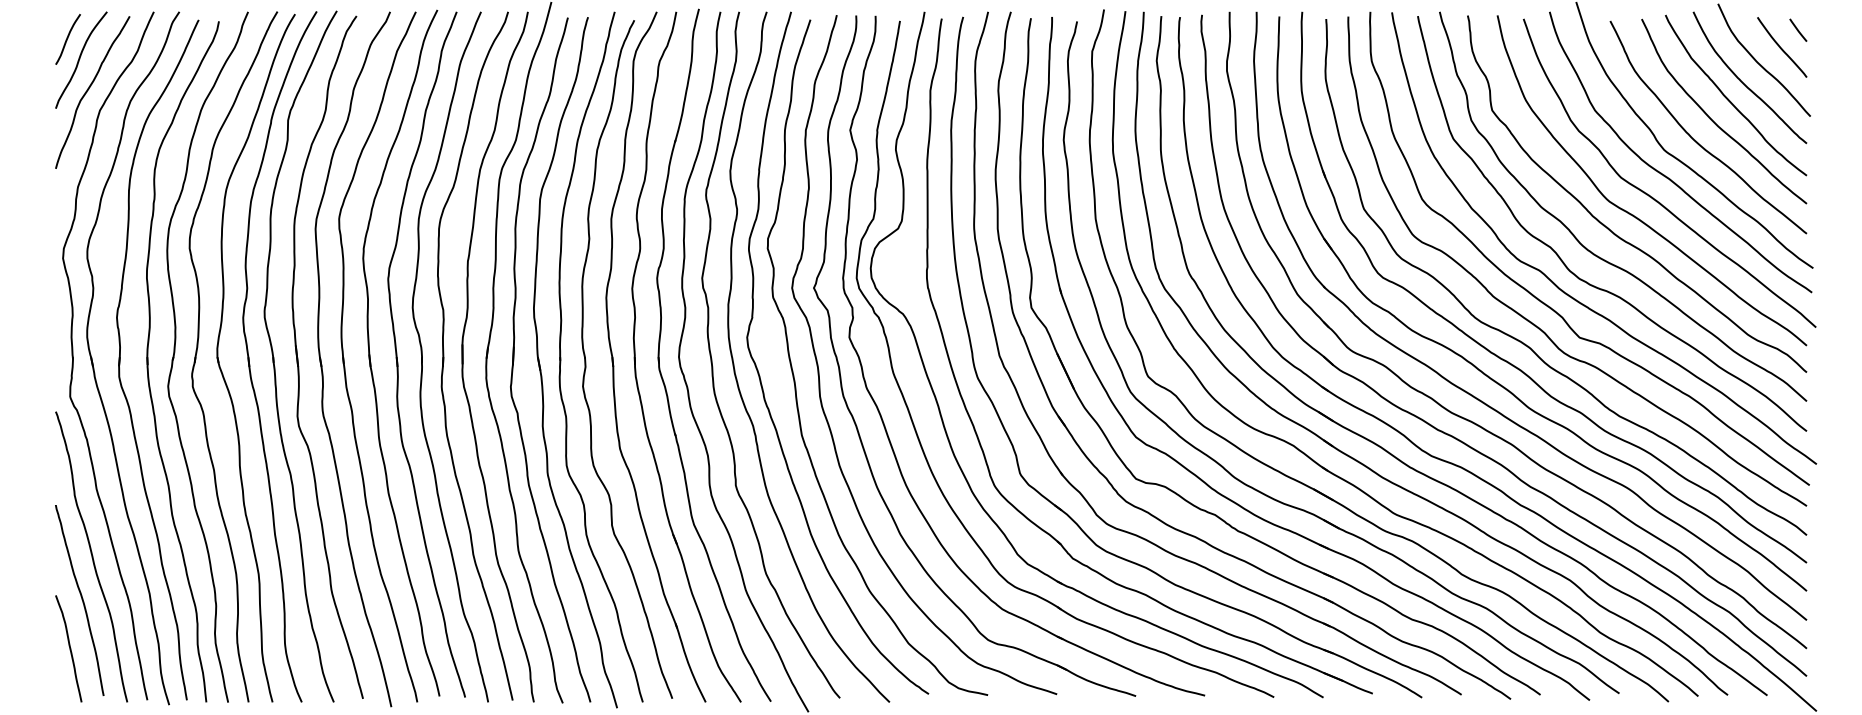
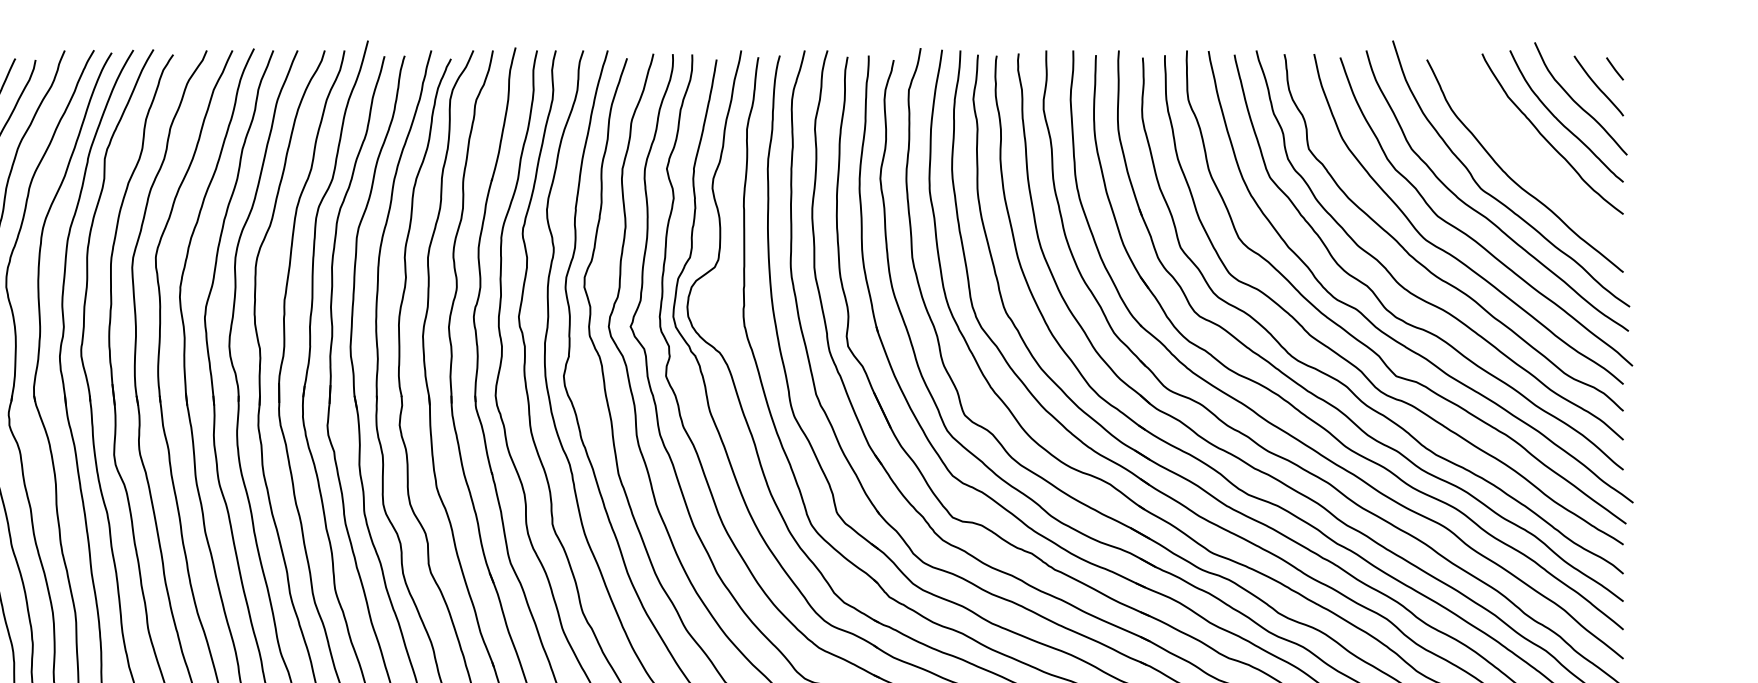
curve: (1714, 121) -> (1531, 160), removed

